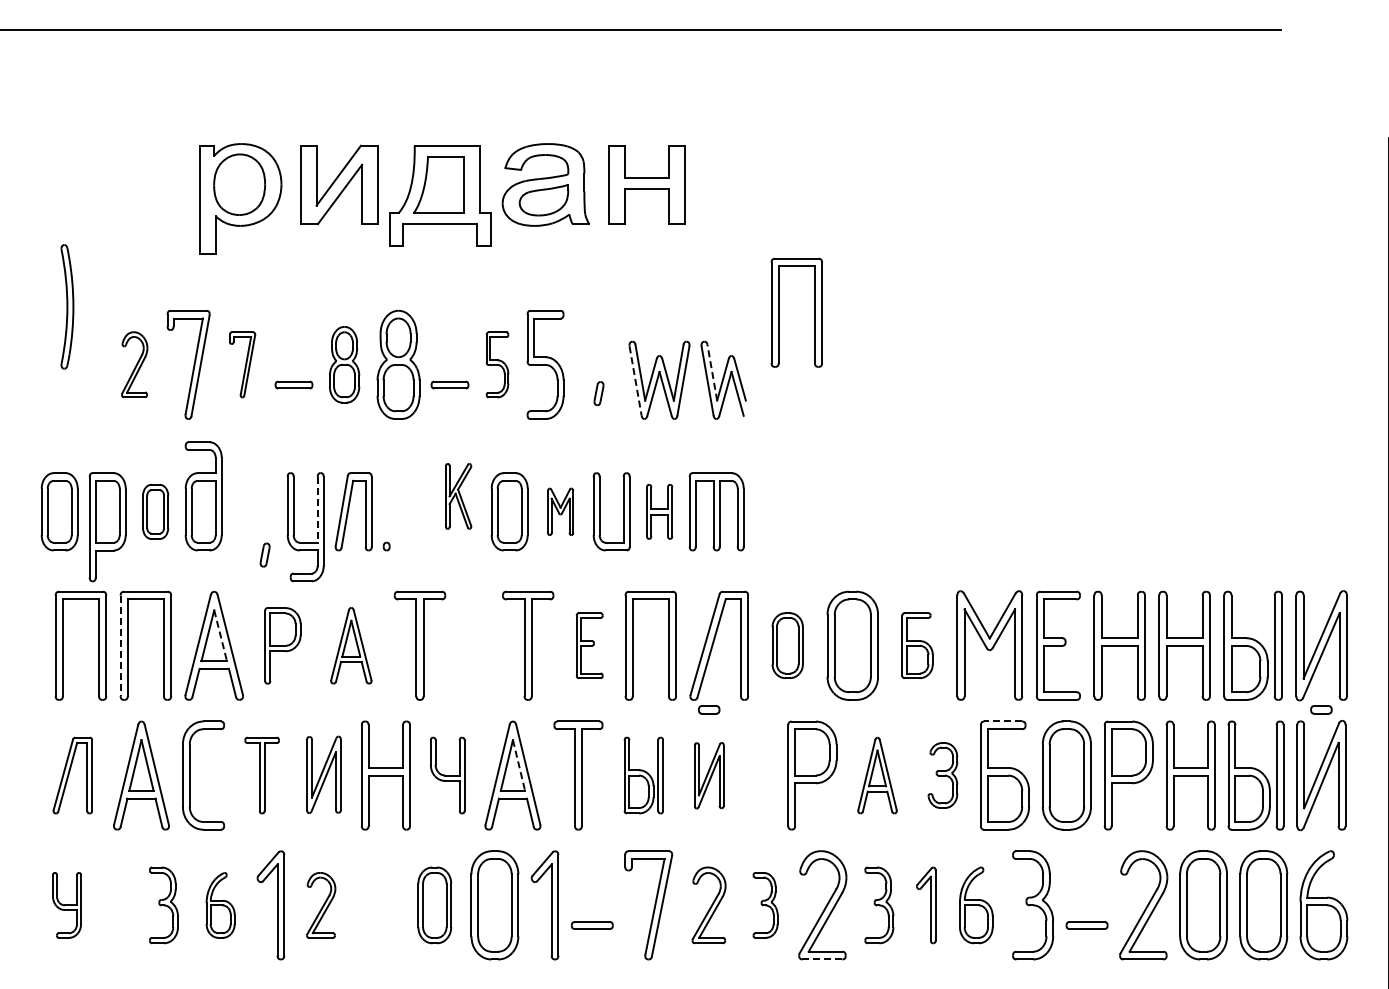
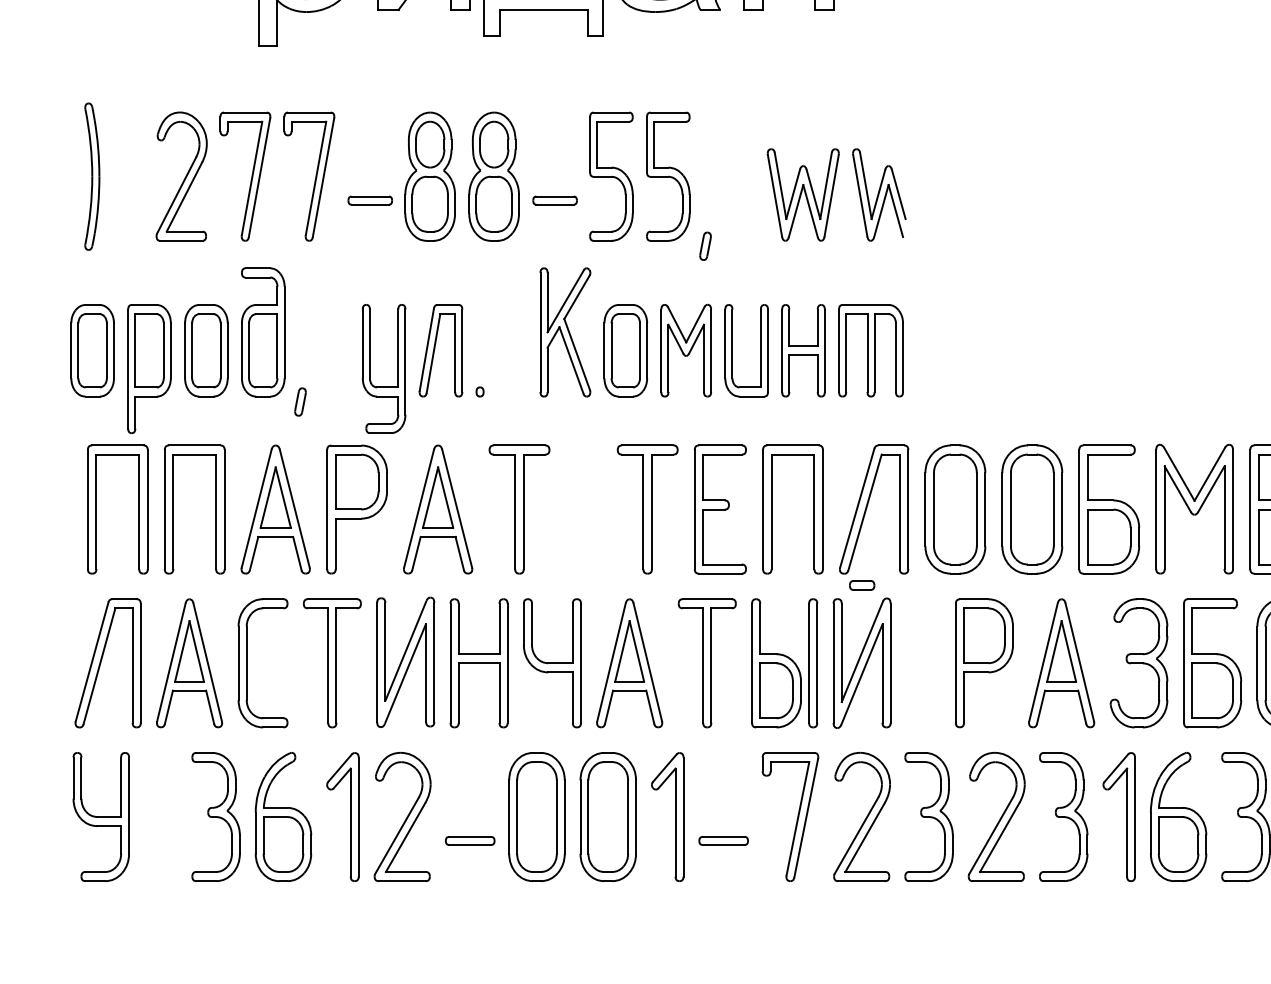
part: (67, 306) -> (92, 176), moved
part: (779, 312) -> (945, 114), removed
part: (134, 364) -> (181, 176), size x1.67
part: (242, 364) -> (309, 176), size x1.67
part: (344, 364) -> (430, 176), size x1.43
part: (497, 364) -> (611, 176), size x1.67
line: (712, 372) -> (866, 185), dashed -> solid
line: (635, 380) -> (774, 195), dashed -> solid
part: (598, 393) -> (704, 246), moved
part: (458, 496) -> (565, 332), size x1.67
line: (317, 509) -> (398, 348), dashed -> solid
part: (155, 511) -> (206, 350), size x1.43
part: (560, 511) -> (685, 350), size x1.67
part: (659, 511) -> (803, 350), size x1.43
part: (264, 554) -> (299, 401), moved
line: (220, 636) -> (283, 498), dashed -> solid
part: (282, 645) -> (356, 509), size x1.43
part: (351, 645) -> (438, 509), size x1.43
part: (589, 645) -> (720, 509), size x1.67
part: (787, 645) -> (954, 509), size x1.67
part: (917, 645) -> (1108, 509), size x1.67
line: (120, 646) -> (164, 510), dashed -> solid
line: (1003, 721) -> (1210, 599), dashed -> solid
line: (519, 765) -> (637, 651), dashed -> solid
part: (323, 774) -> (405, 662), size x1.43
part: (72, 775) -> (107, 663), size x1.43
part: (262, 775) -> (332, 663), size x1.43
part: (447, 775) -> (552, 663), size x1.43
part: (643, 775) -> (784, 663), size x1.43
part: (709, 775) -> (862, 663), size x1.67
part: (877, 775) -> (1061, 663), size x1.43
part: (942, 775) -> (1138, 663), size x1.67
part: (66, 905) -> (100, 817), size x1.67
part: (163, 905) -> (215, 817), size x1.43
part: (220, 905) -> (283, 817), size x1.67
part: (320, 905) -> (401, 817), size x1.67
part: (434, 905) -> (536, 817), size x1.43
part: (708, 905) -> (861, 817), size x1.43
part: (765, 905) -> (928, 817), size x1.67
part: (879, 905) -> (1063, 817), size x1.43
part: (926, 905) -> (1119, 817), size x1.43
part: (976, 905) -> (1178, 817), size x1.43
part: (378, 925) -> (470, 840), added
line: (822, 959) -> (996, 881), dashed -> solid

